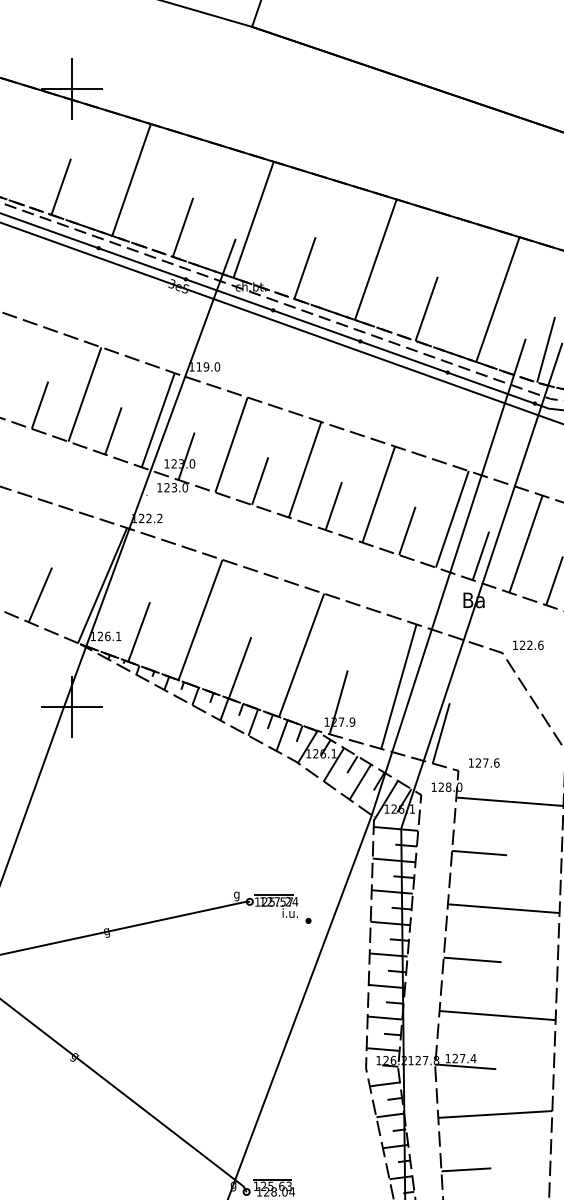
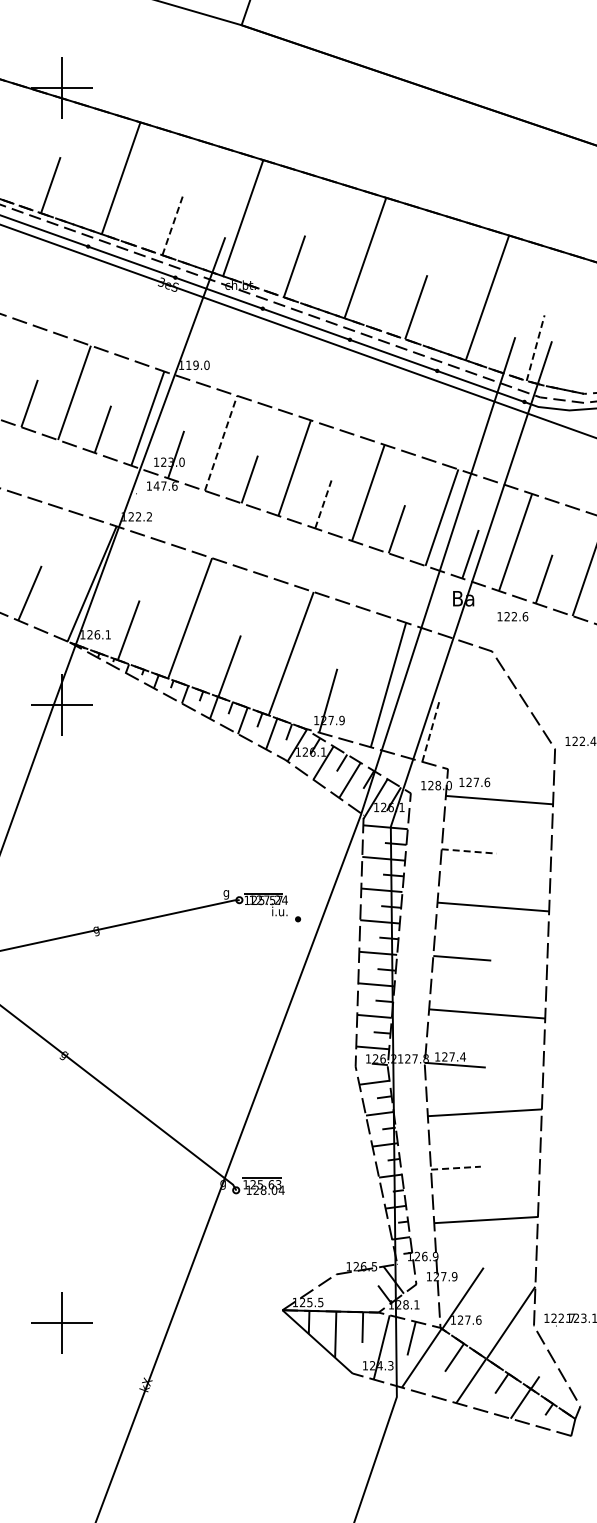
line: (182, 227) -> (172, 225), solid -> dashed
line: (545, 350) -> (535, 348), solid -> dashed
line: (231, 444) -> (221, 442), solid -> dashed
text: (175, 487) -> (165, 485), 123.0 -> 147.6
line: (333, 505) -> (323, 503), solid -> dashed
text: (527, 645) -> (512, 616), moved
line: (440, 733) -> (430, 731), solid -> dashed
text: (483, 763) -> (474, 782), moved
line: (479, 853) -> (469, 851), solid -> dashed
line: (465, 1170) -> (455, 1168), solid -> dashed

